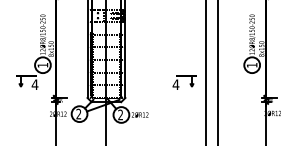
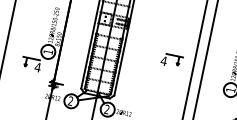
part: (184, 82) -> (171, 60), moved

